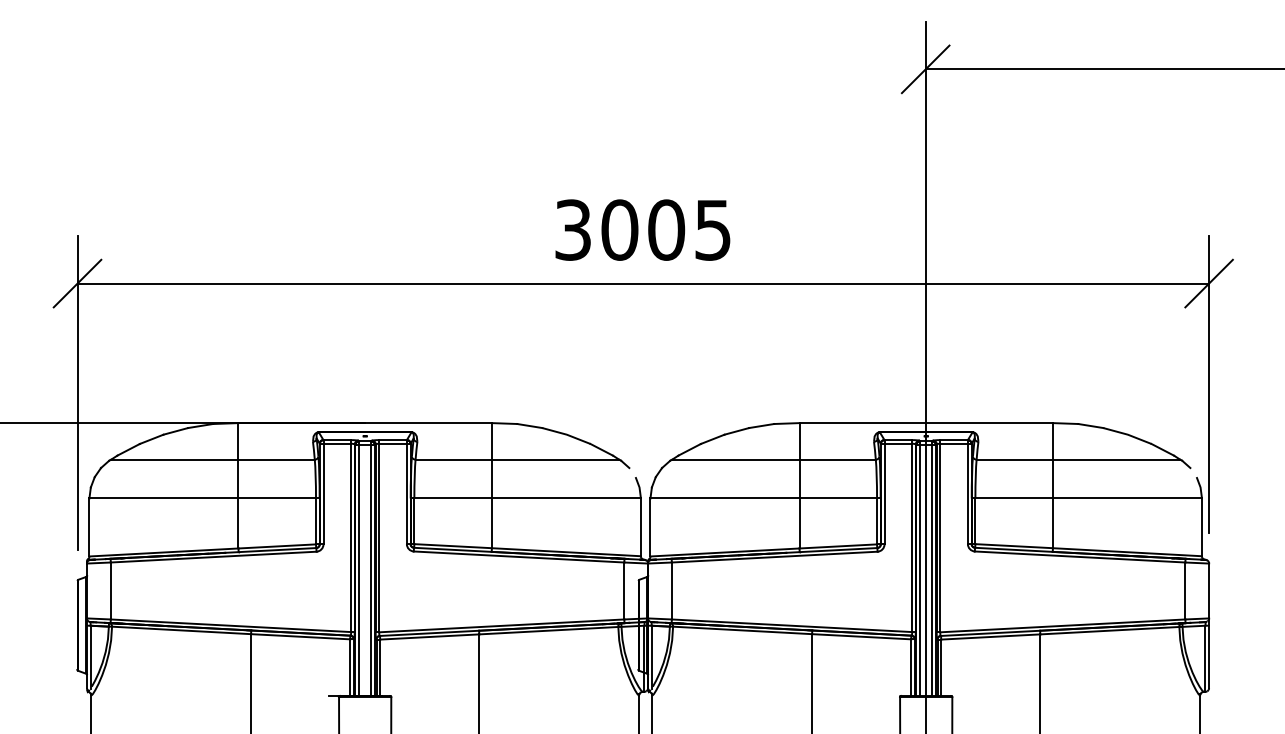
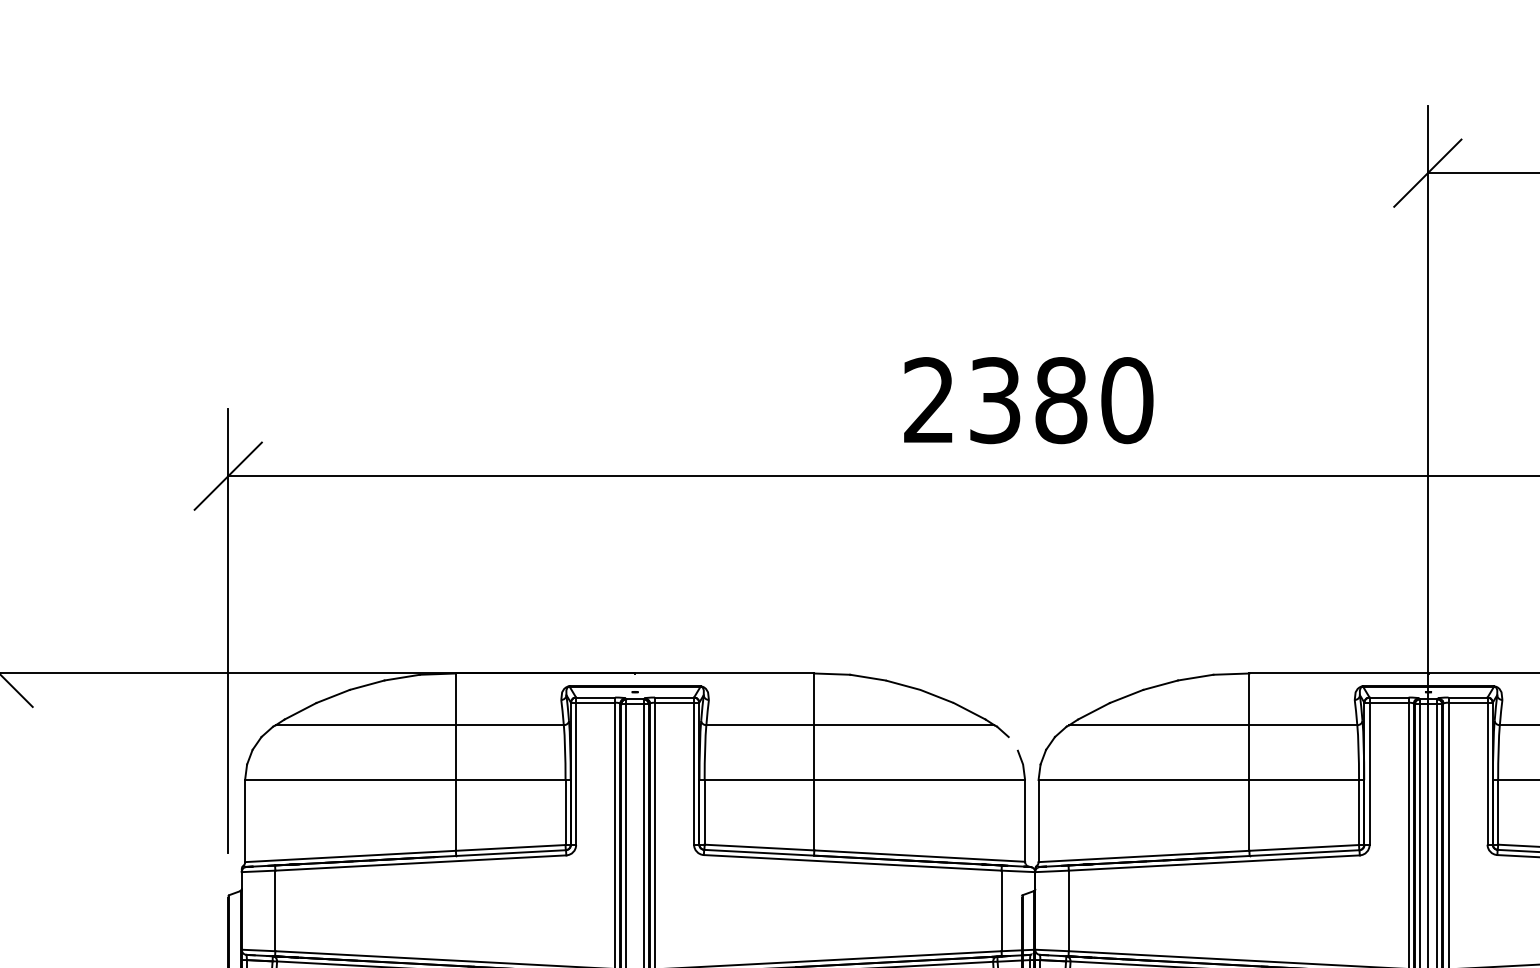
text: (643, 229) -> (1028, 399), 3005 -> 2380

